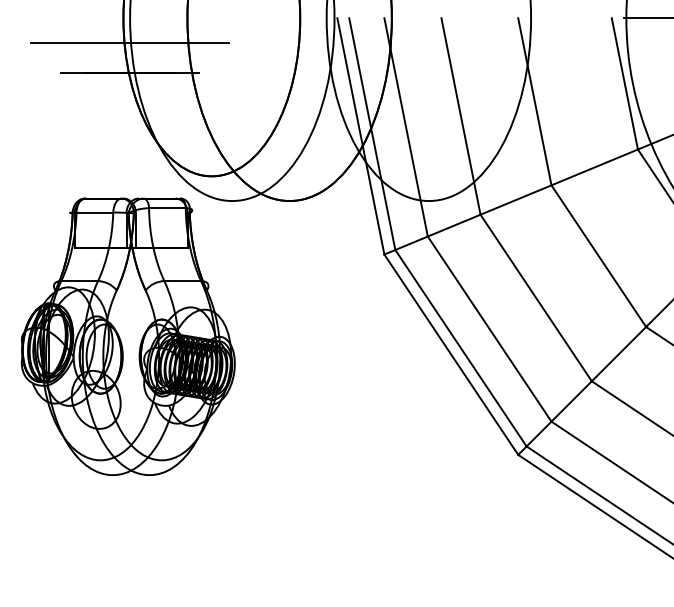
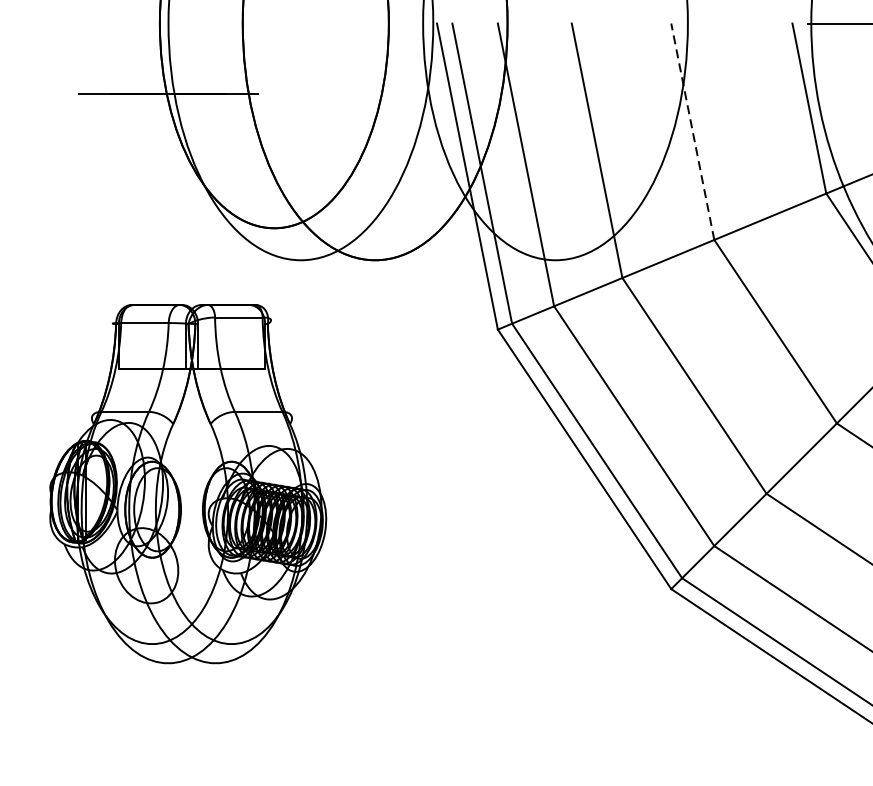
line: (129, 42) -> (167, 54), removed
line: (534, 101) -> (692, 131), solid -> dashed
part: (127, 336) -> (187, 483), moved

